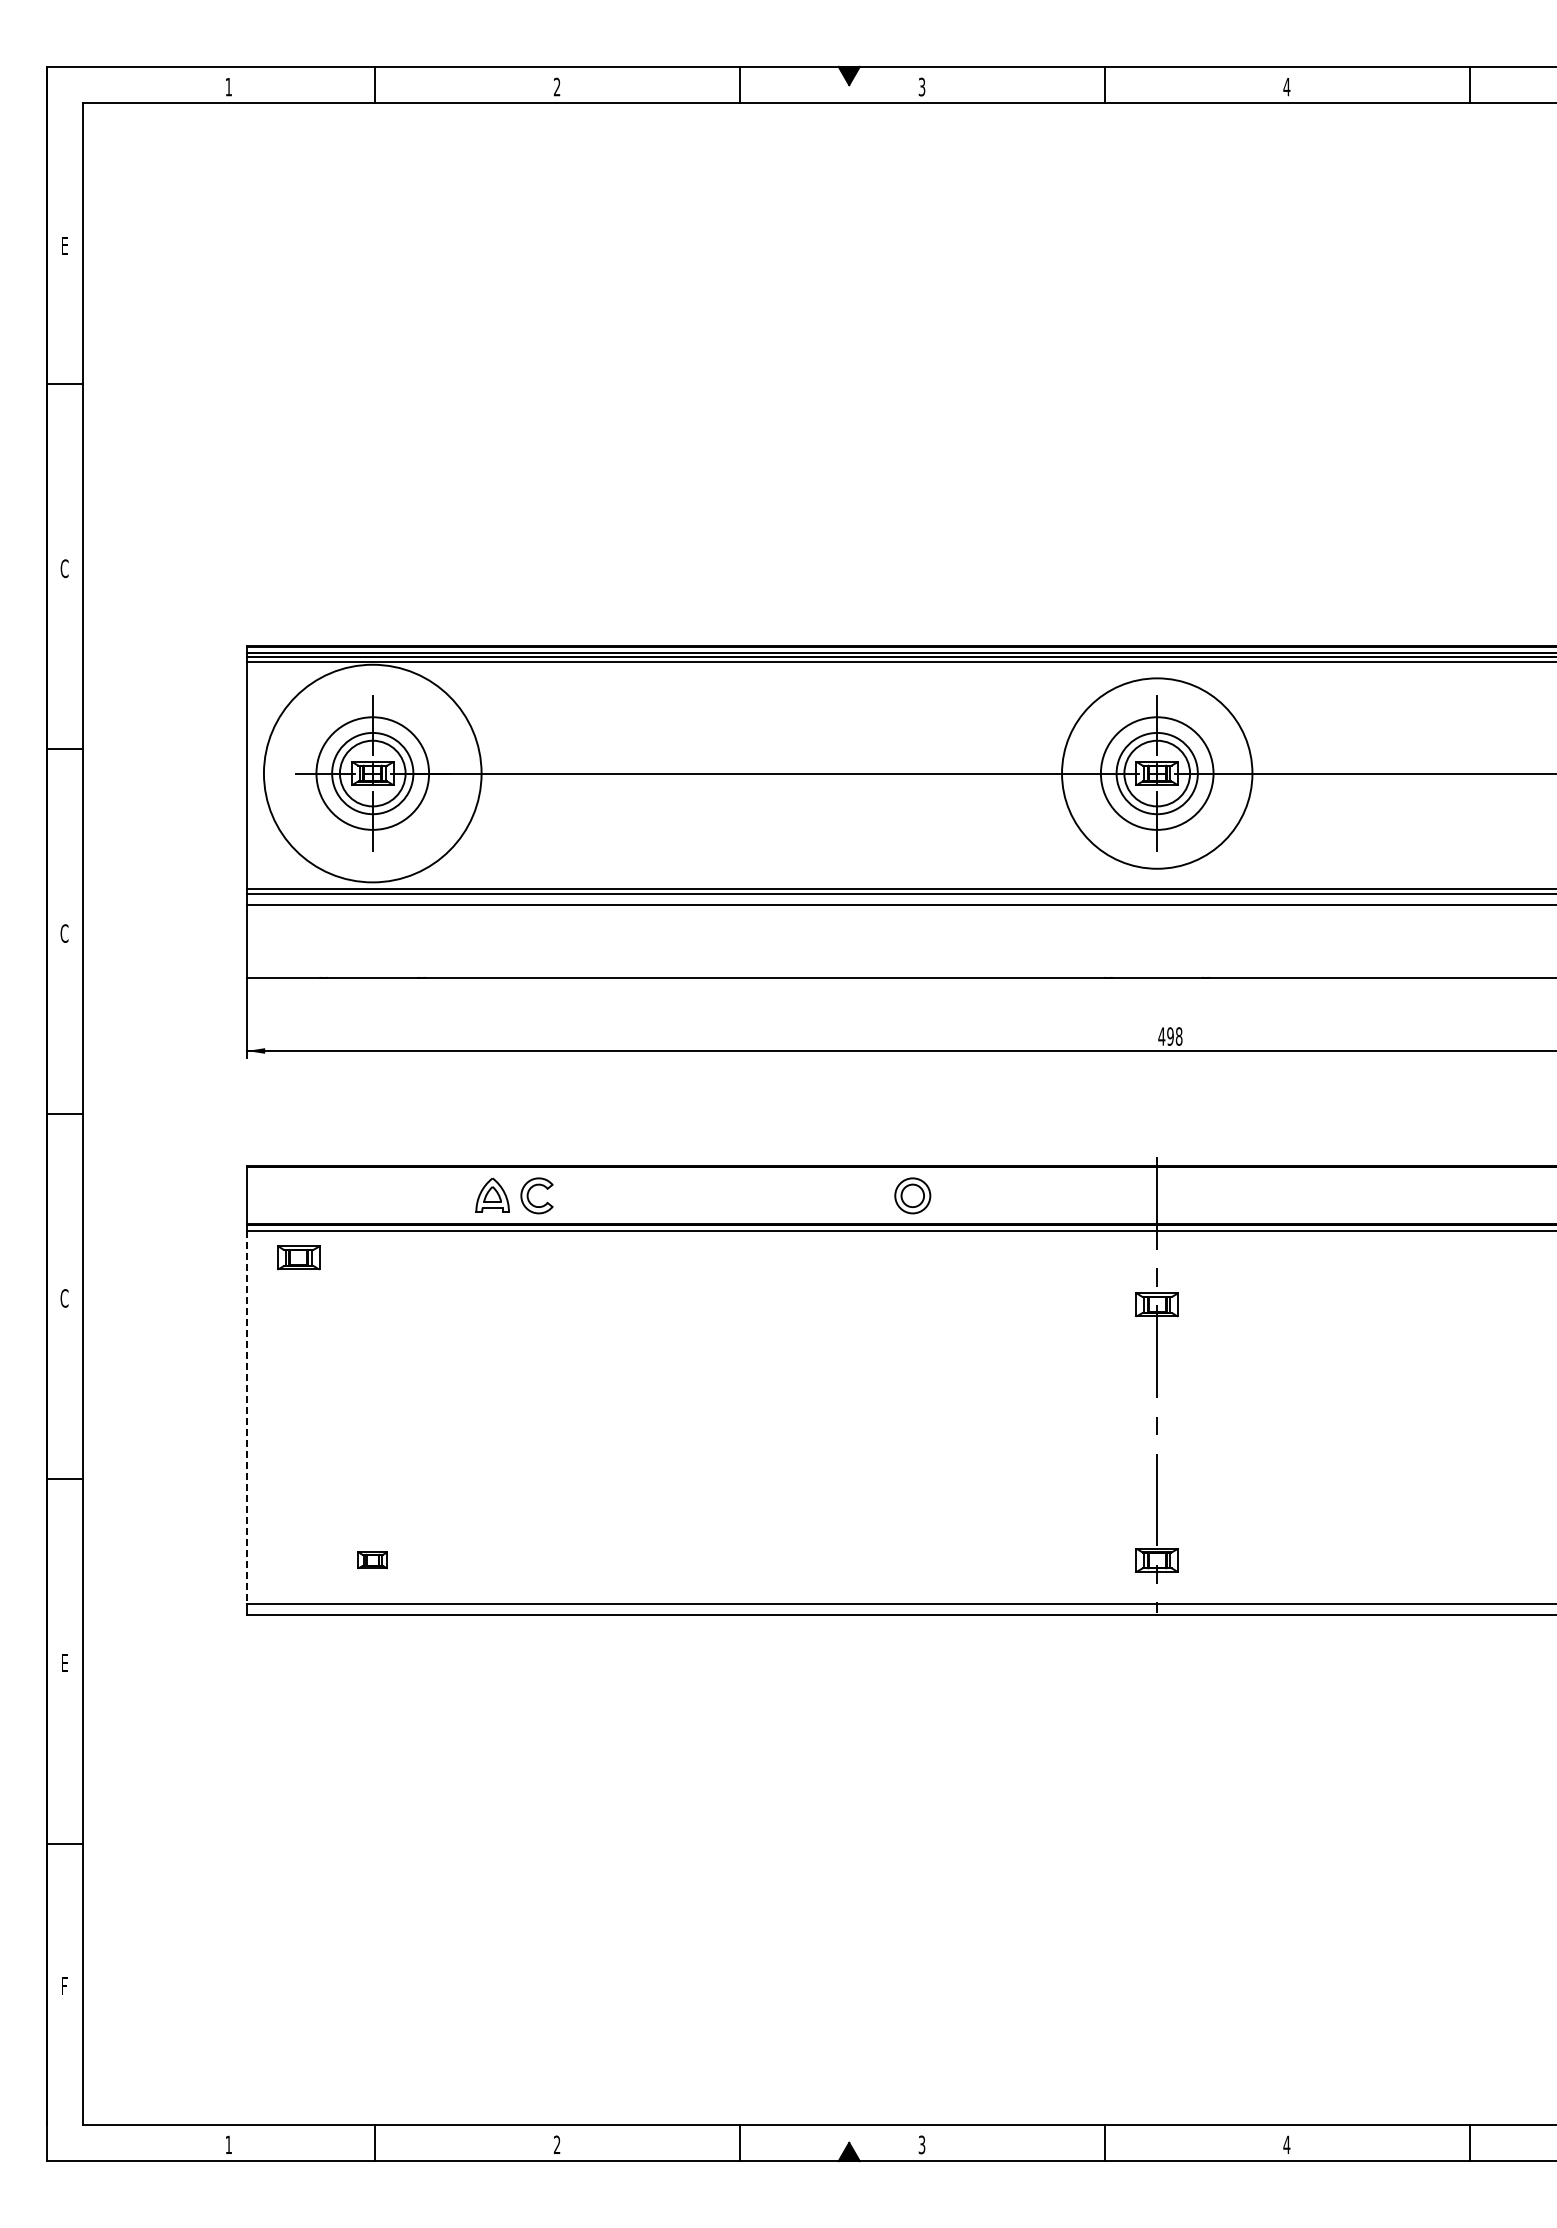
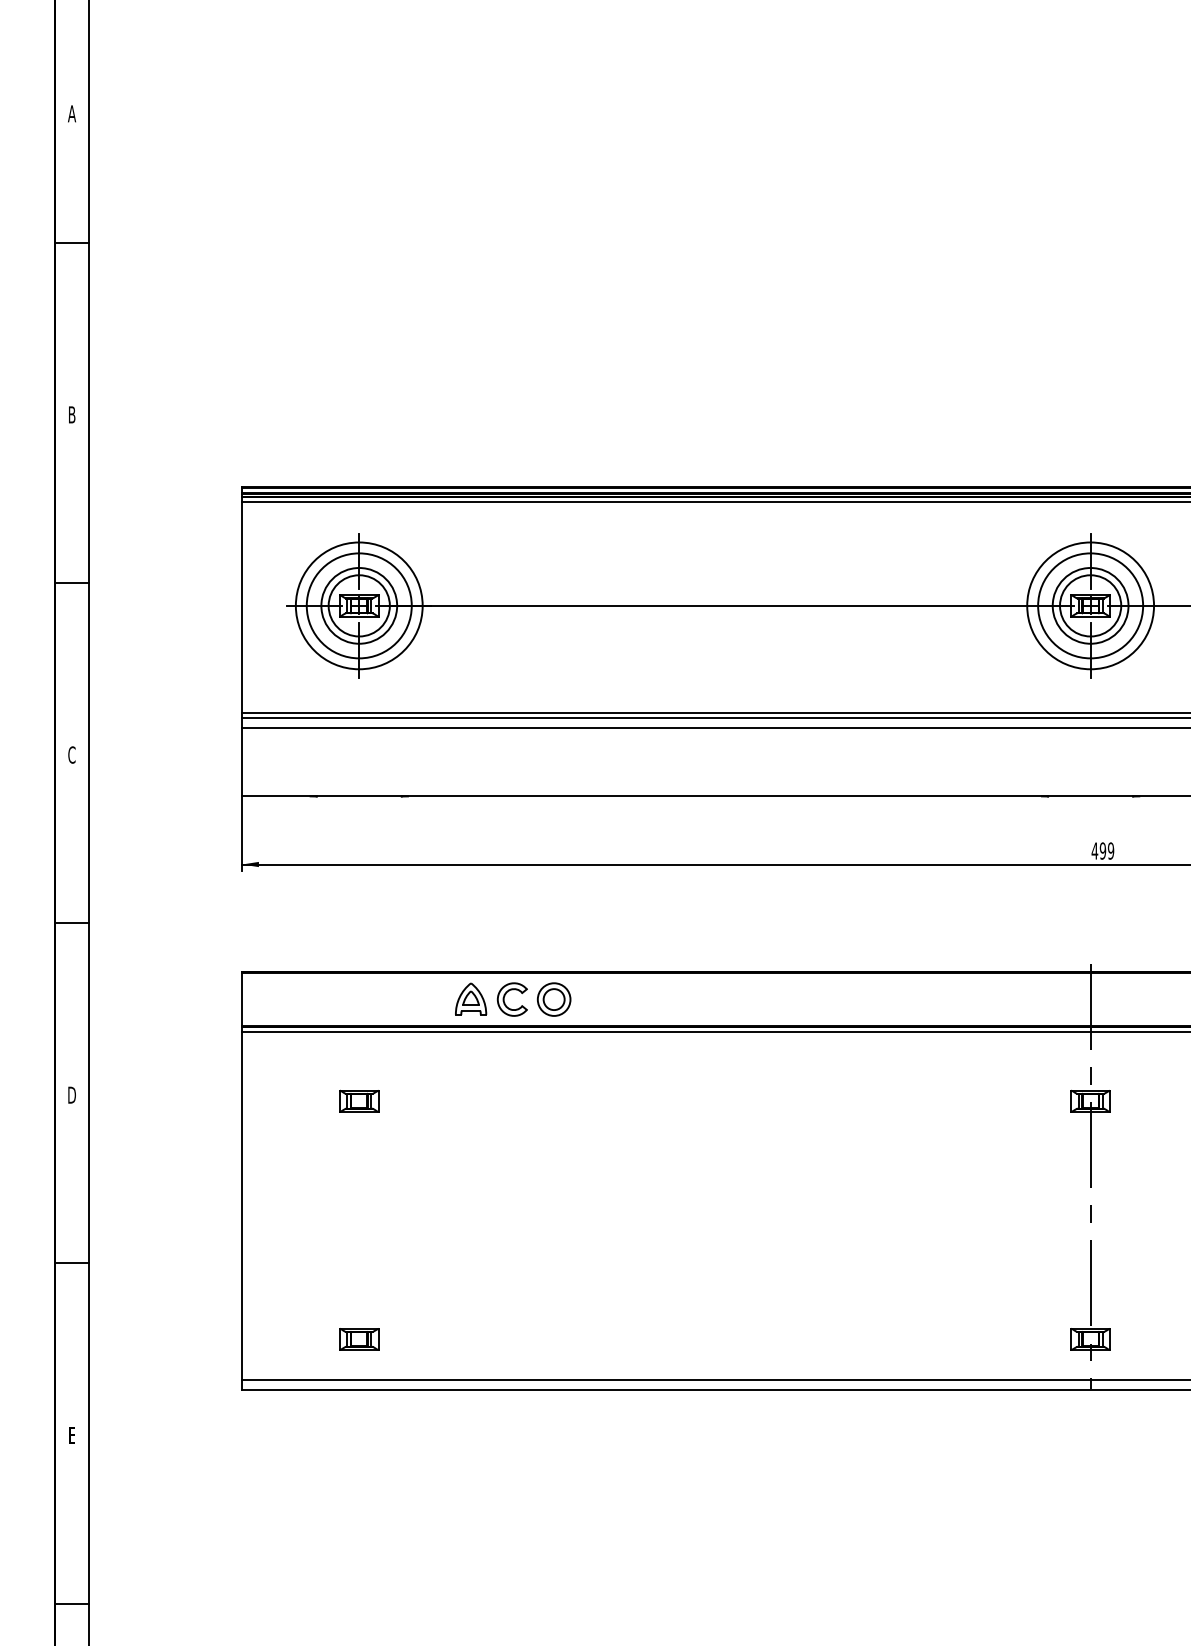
text: (64, 245) -> (71, 113), E -> A
text: (64, 568) -> (71, 414), C -> B
circle: (372, 773) -> (359, 605), size x0.62
circle: (1157, 773) -> (1090, 605), size x0.71
text: (1178, 1036) -> (1110, 851), 498 -> 499
part: (912, 1195) -> (553, 999), moved
part: (298, 1257) -> (359, 1100), moved
text: (64, 1298) -> (71, 1095), C -> D
line: (246, 1417) -> (241, 1206), dashed -> solid
part: (372, 1560) -> (359, 1339), size x1.43

